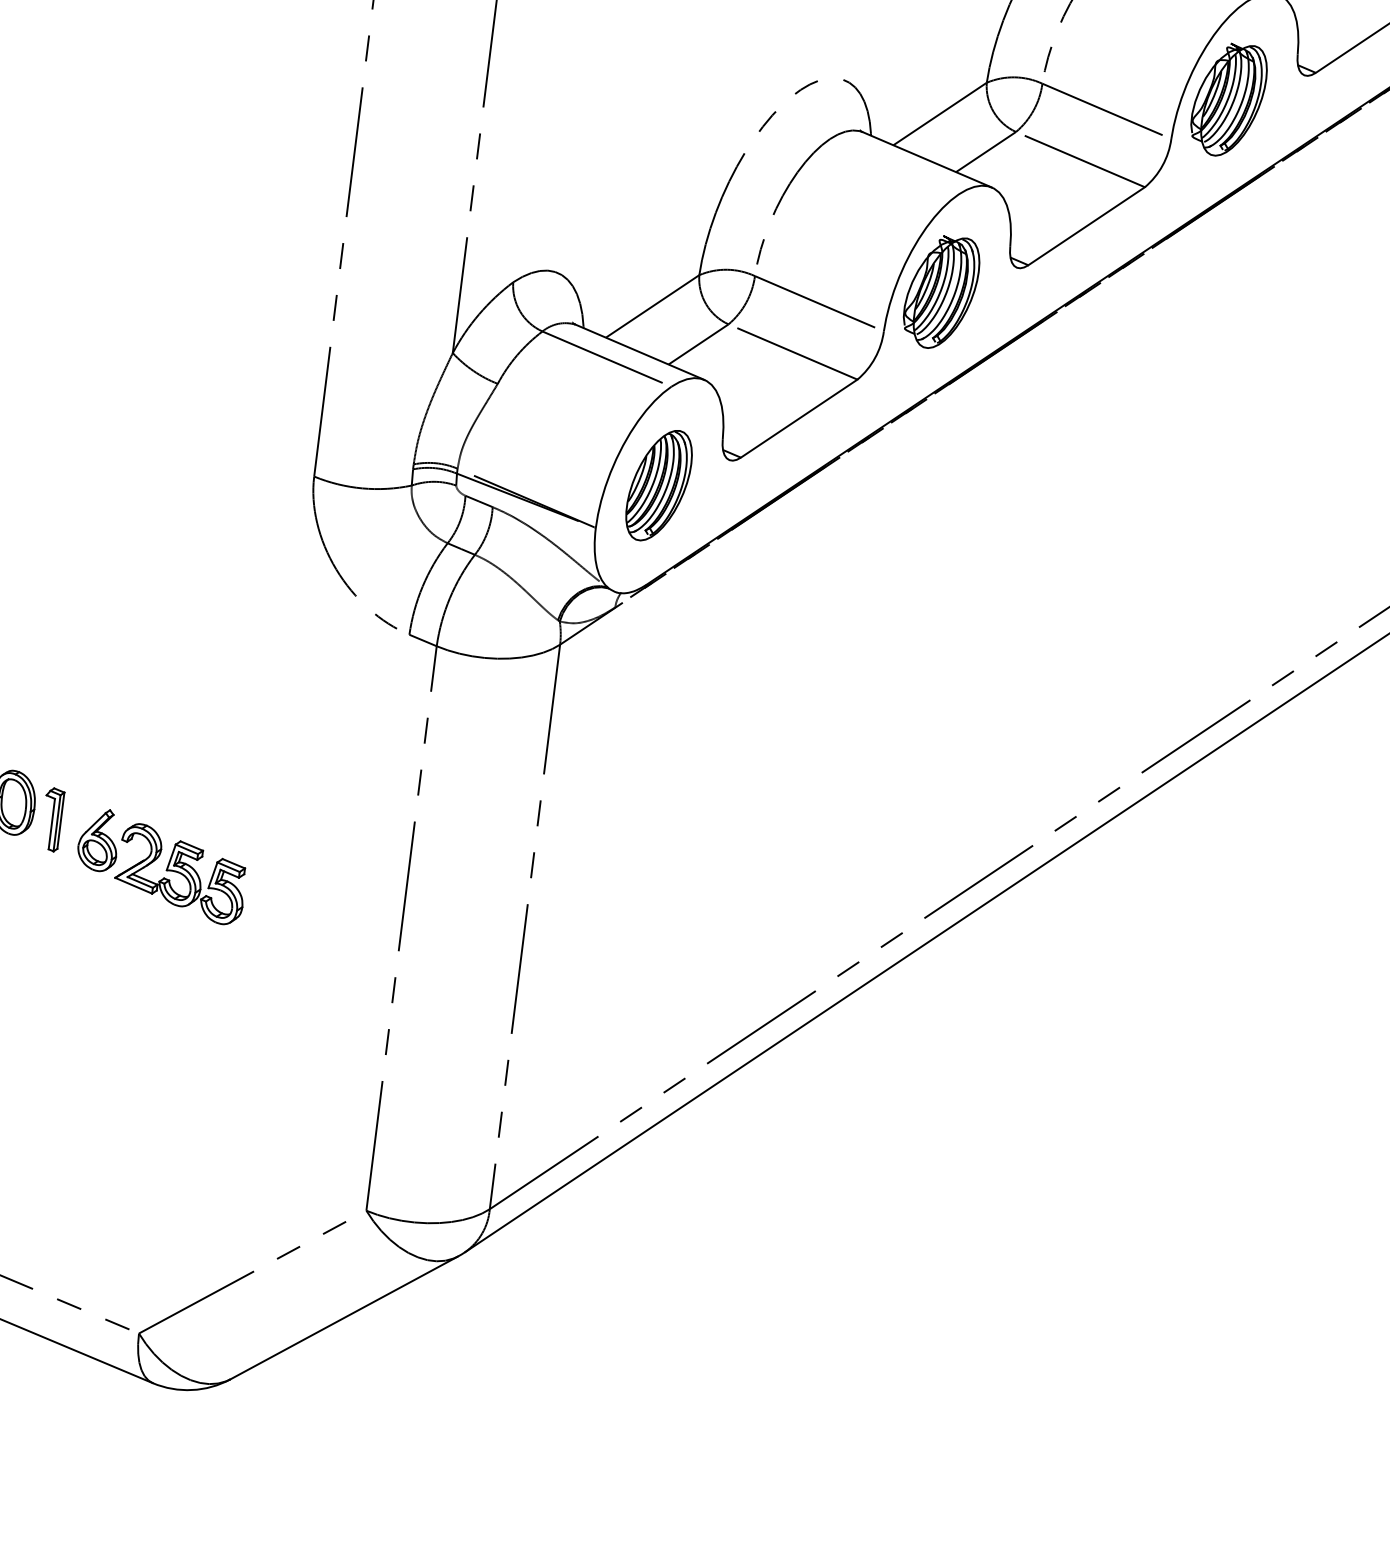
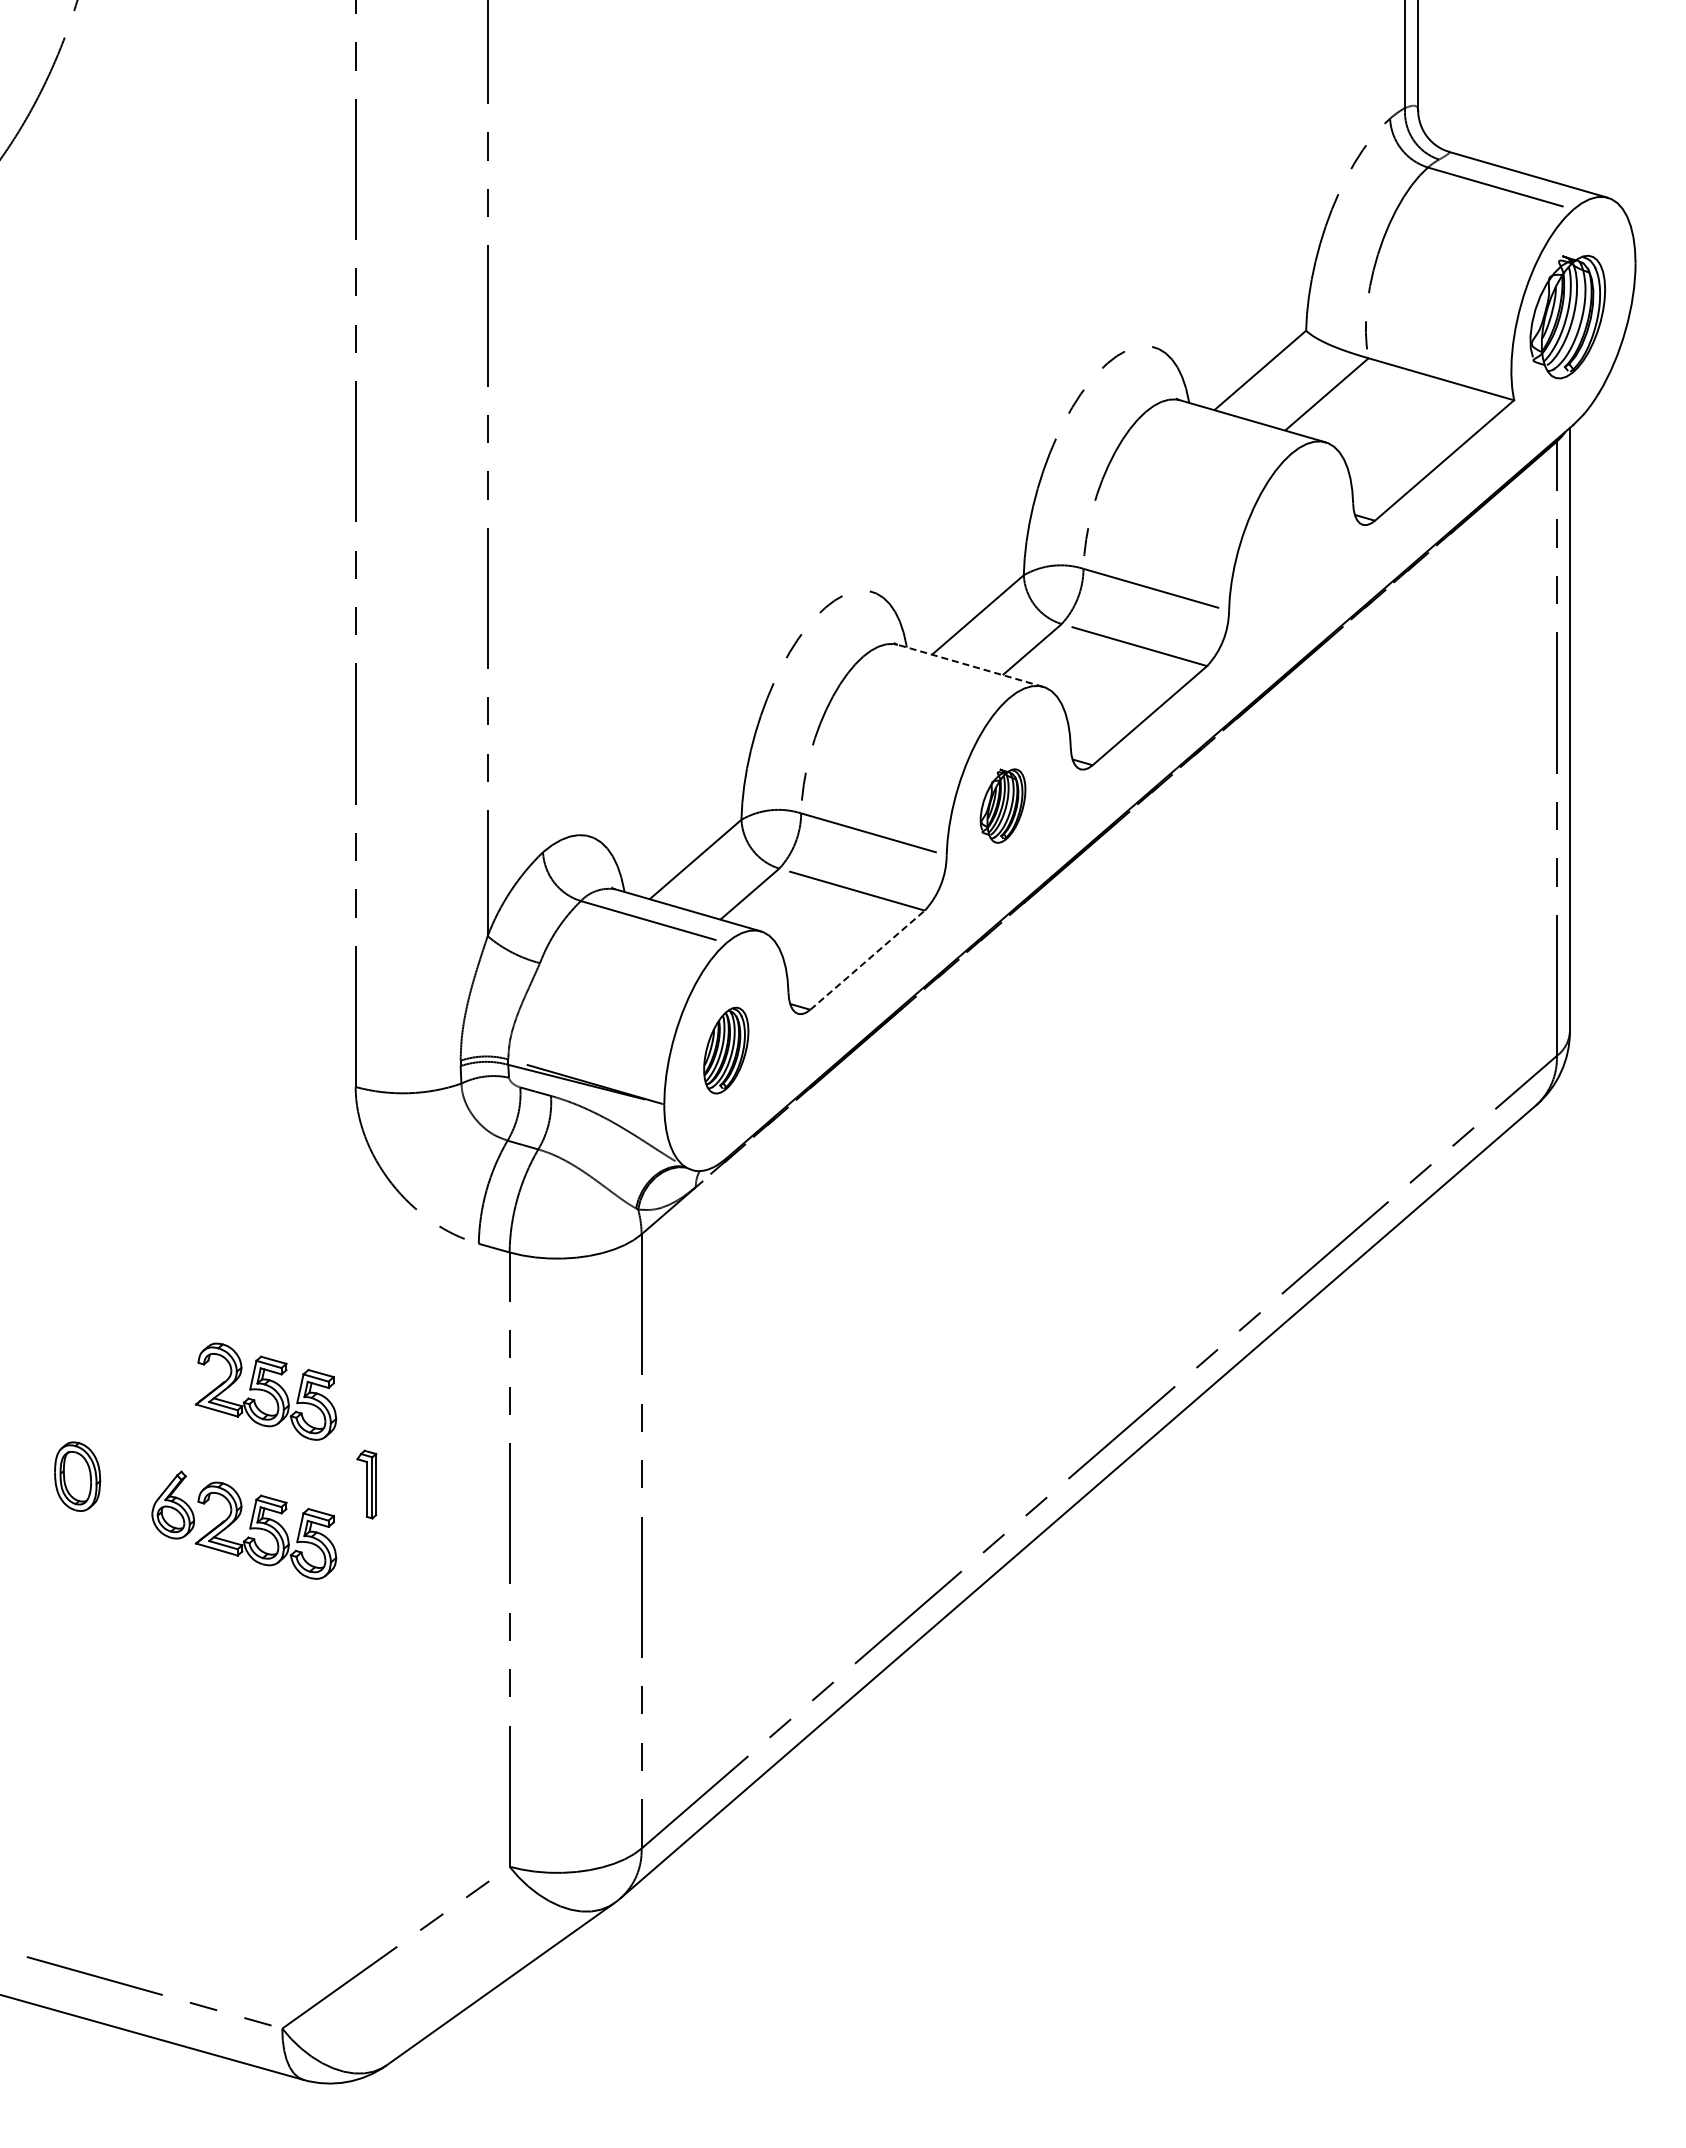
part: (1228, 100) -> (1285, 561), removed
line: (927, 159) -> (970, 665), solid -> dashed
part: (940, 291) -> (1002, 805), size x0.6
line: (799, 418) -> (867, 960), solid -> dashed
part: (658, 485) -> (725, 1050), size x0.7
part: (197, 746) -> (266, 1391), added
part: (52, 819) -> (366, 1484), moved

